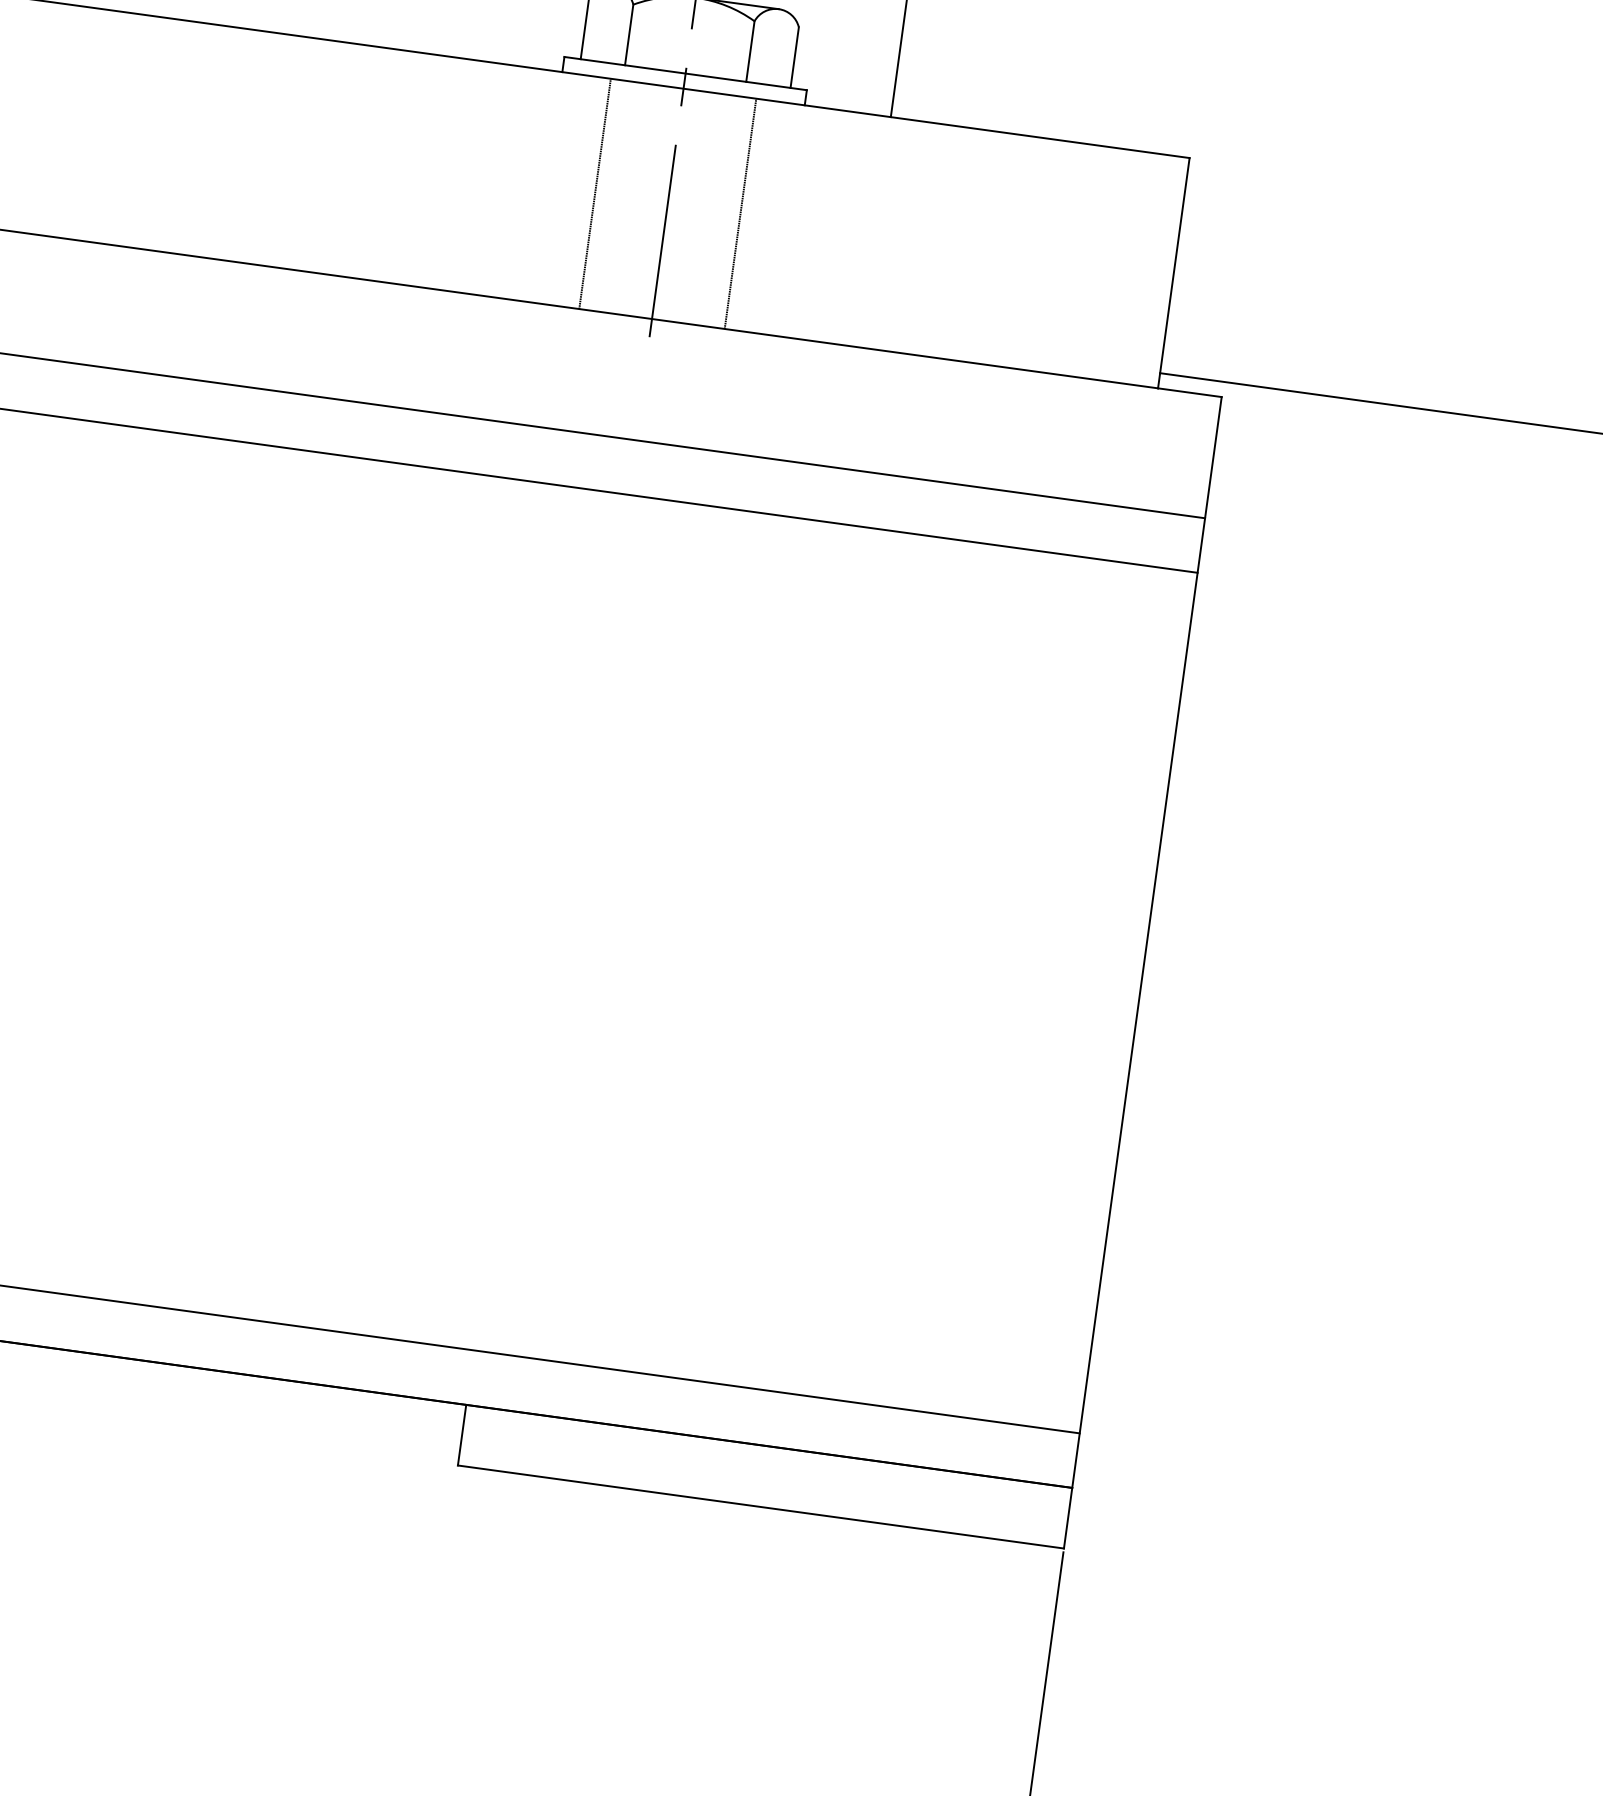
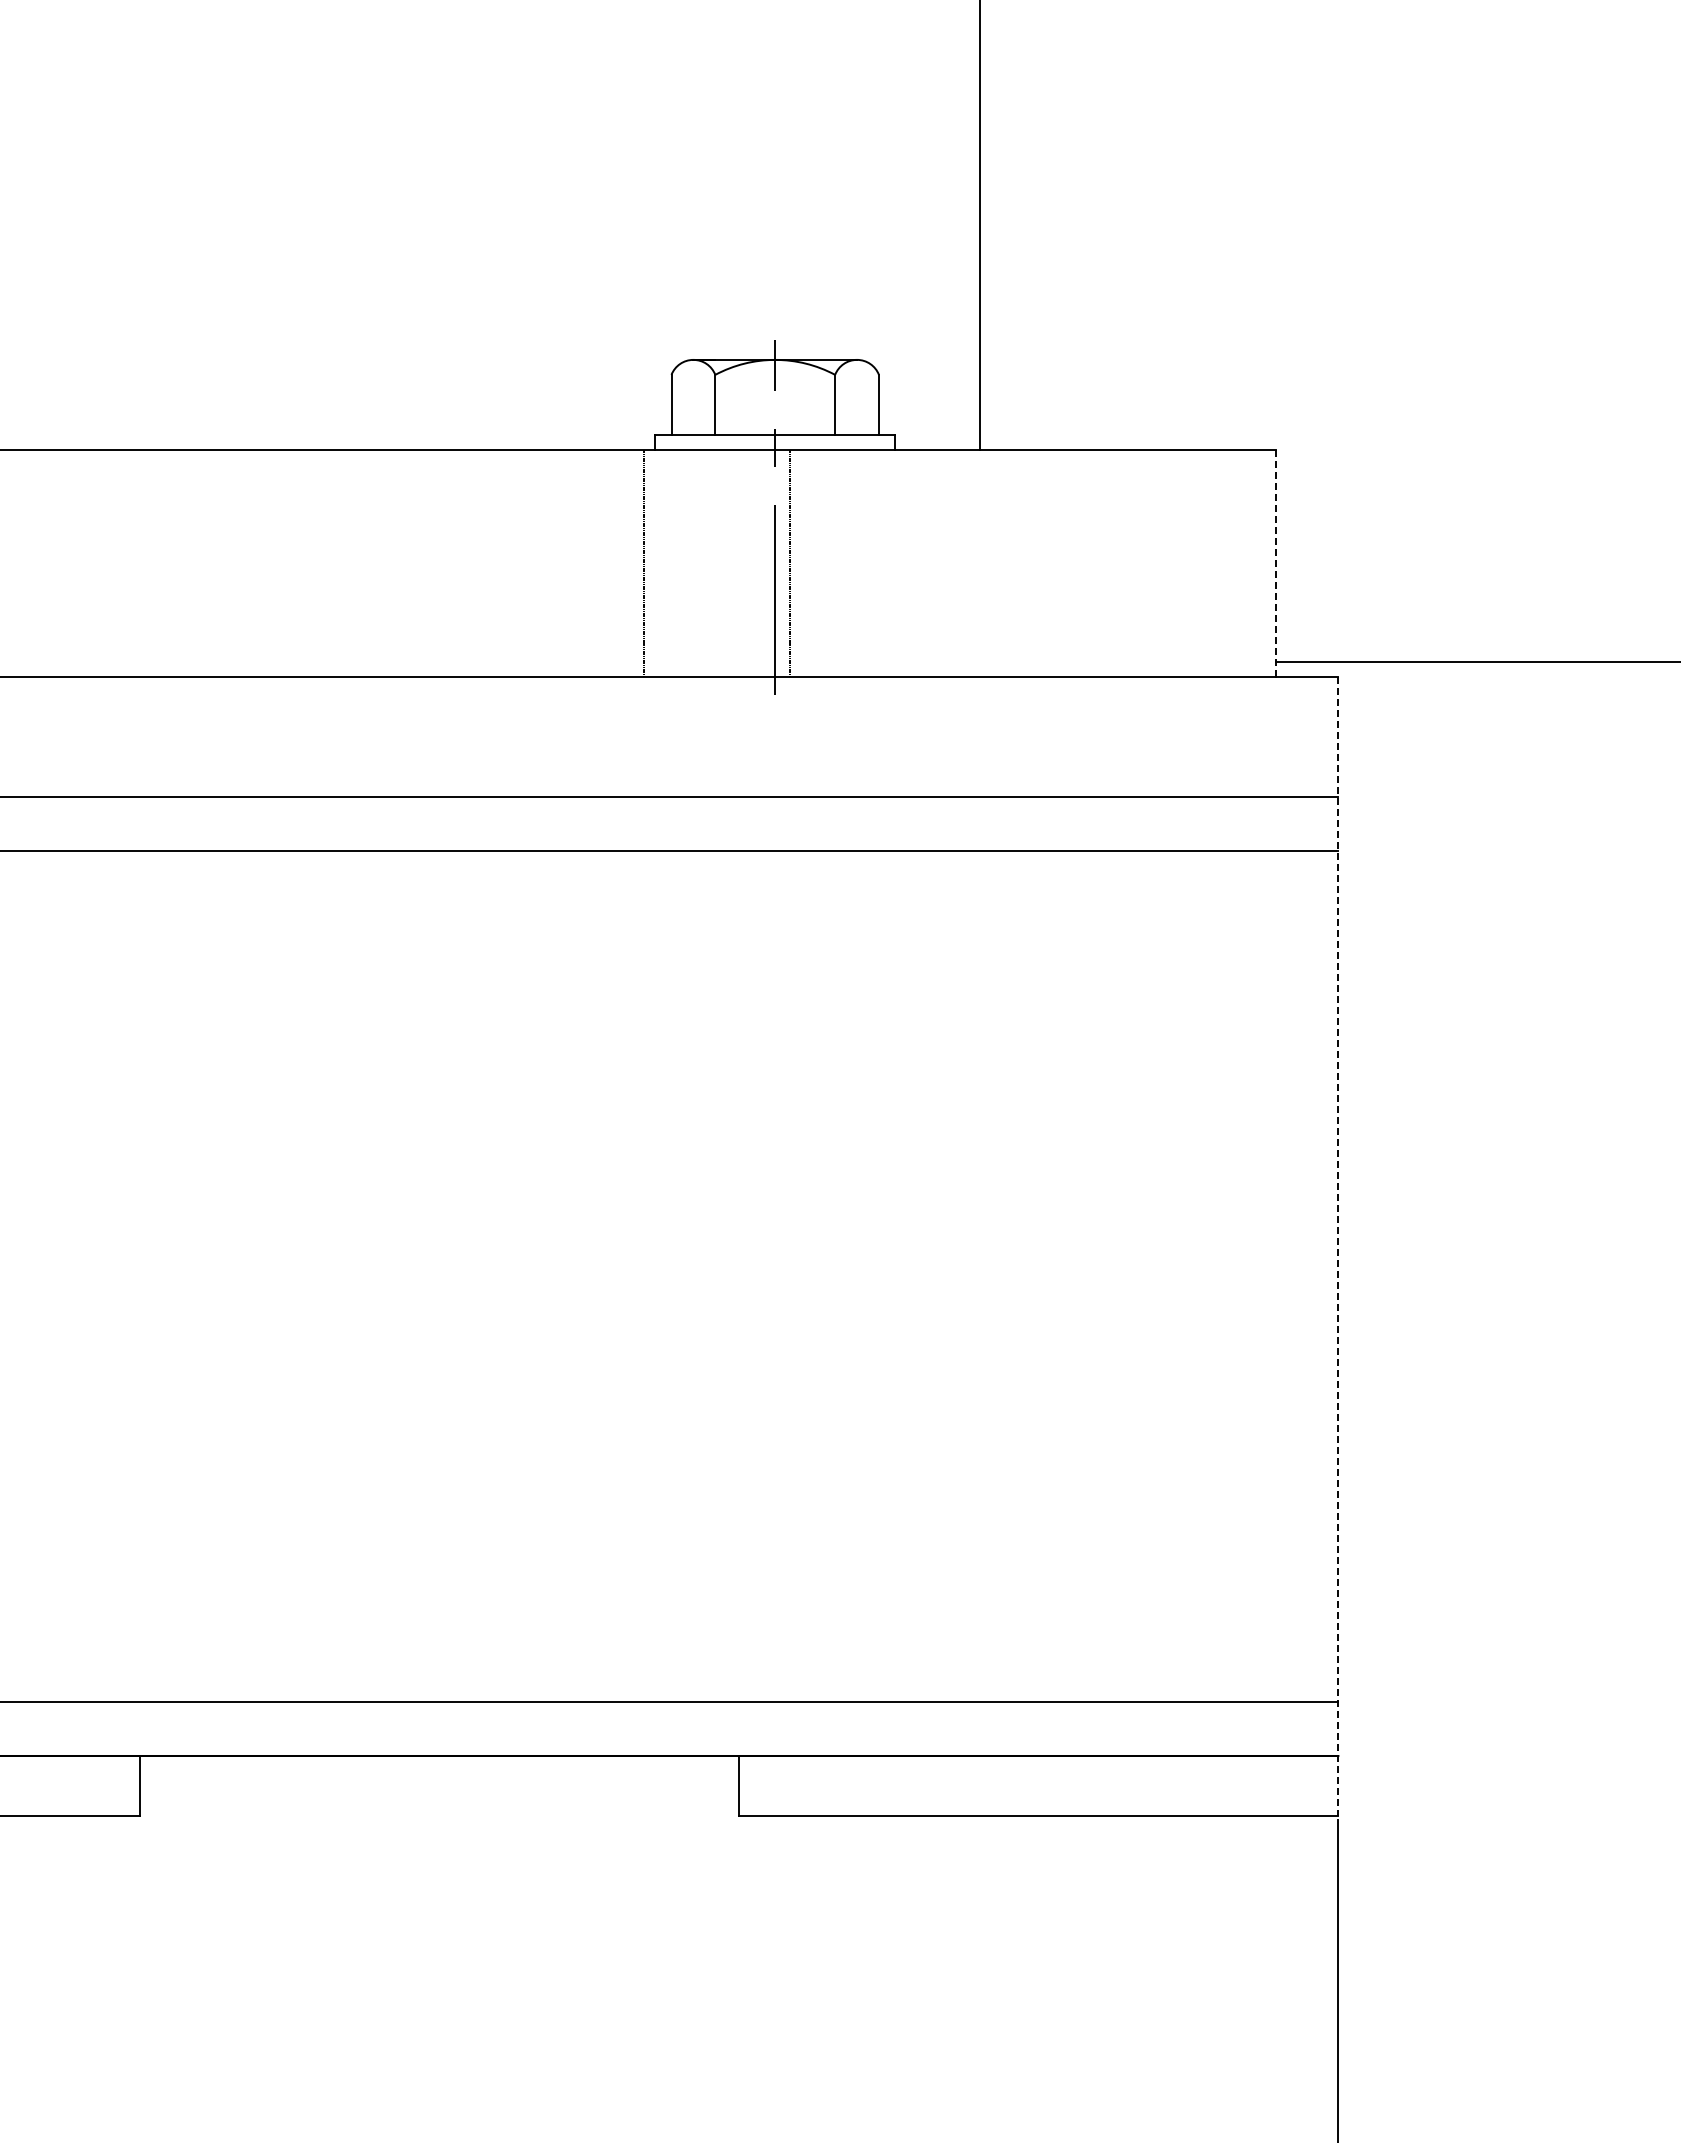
line: (595, 193) -> (644, 563), moved
line: (740, 213) -> (790, 563), moved
line: (1173, 273) -> (1275, 563), solid -> dashed
line: (1142, 973) -> (1338, 1247), solid -> dashed

